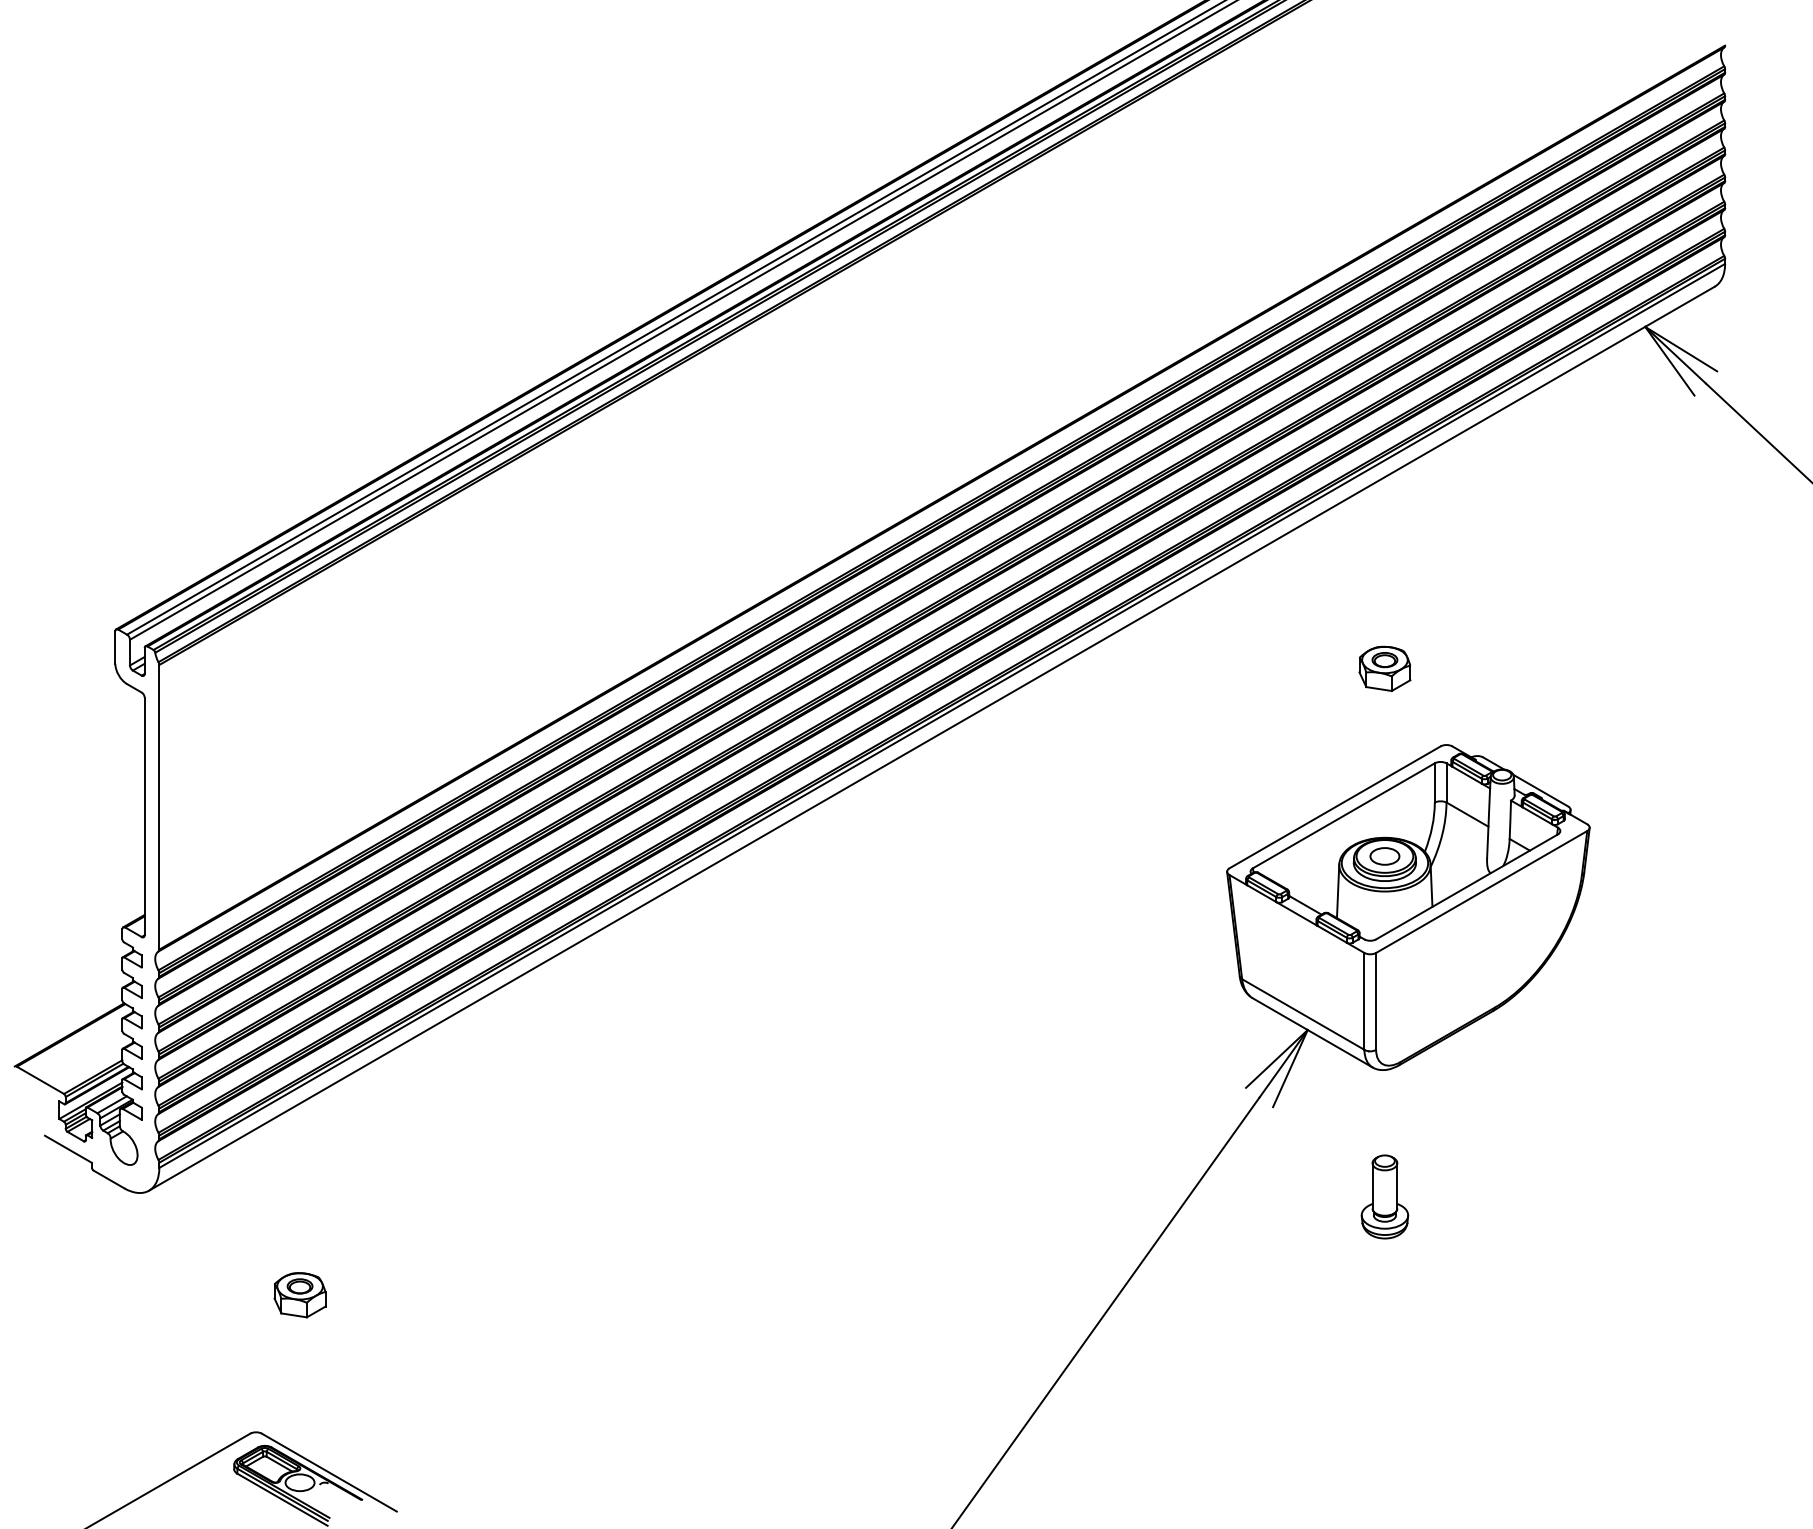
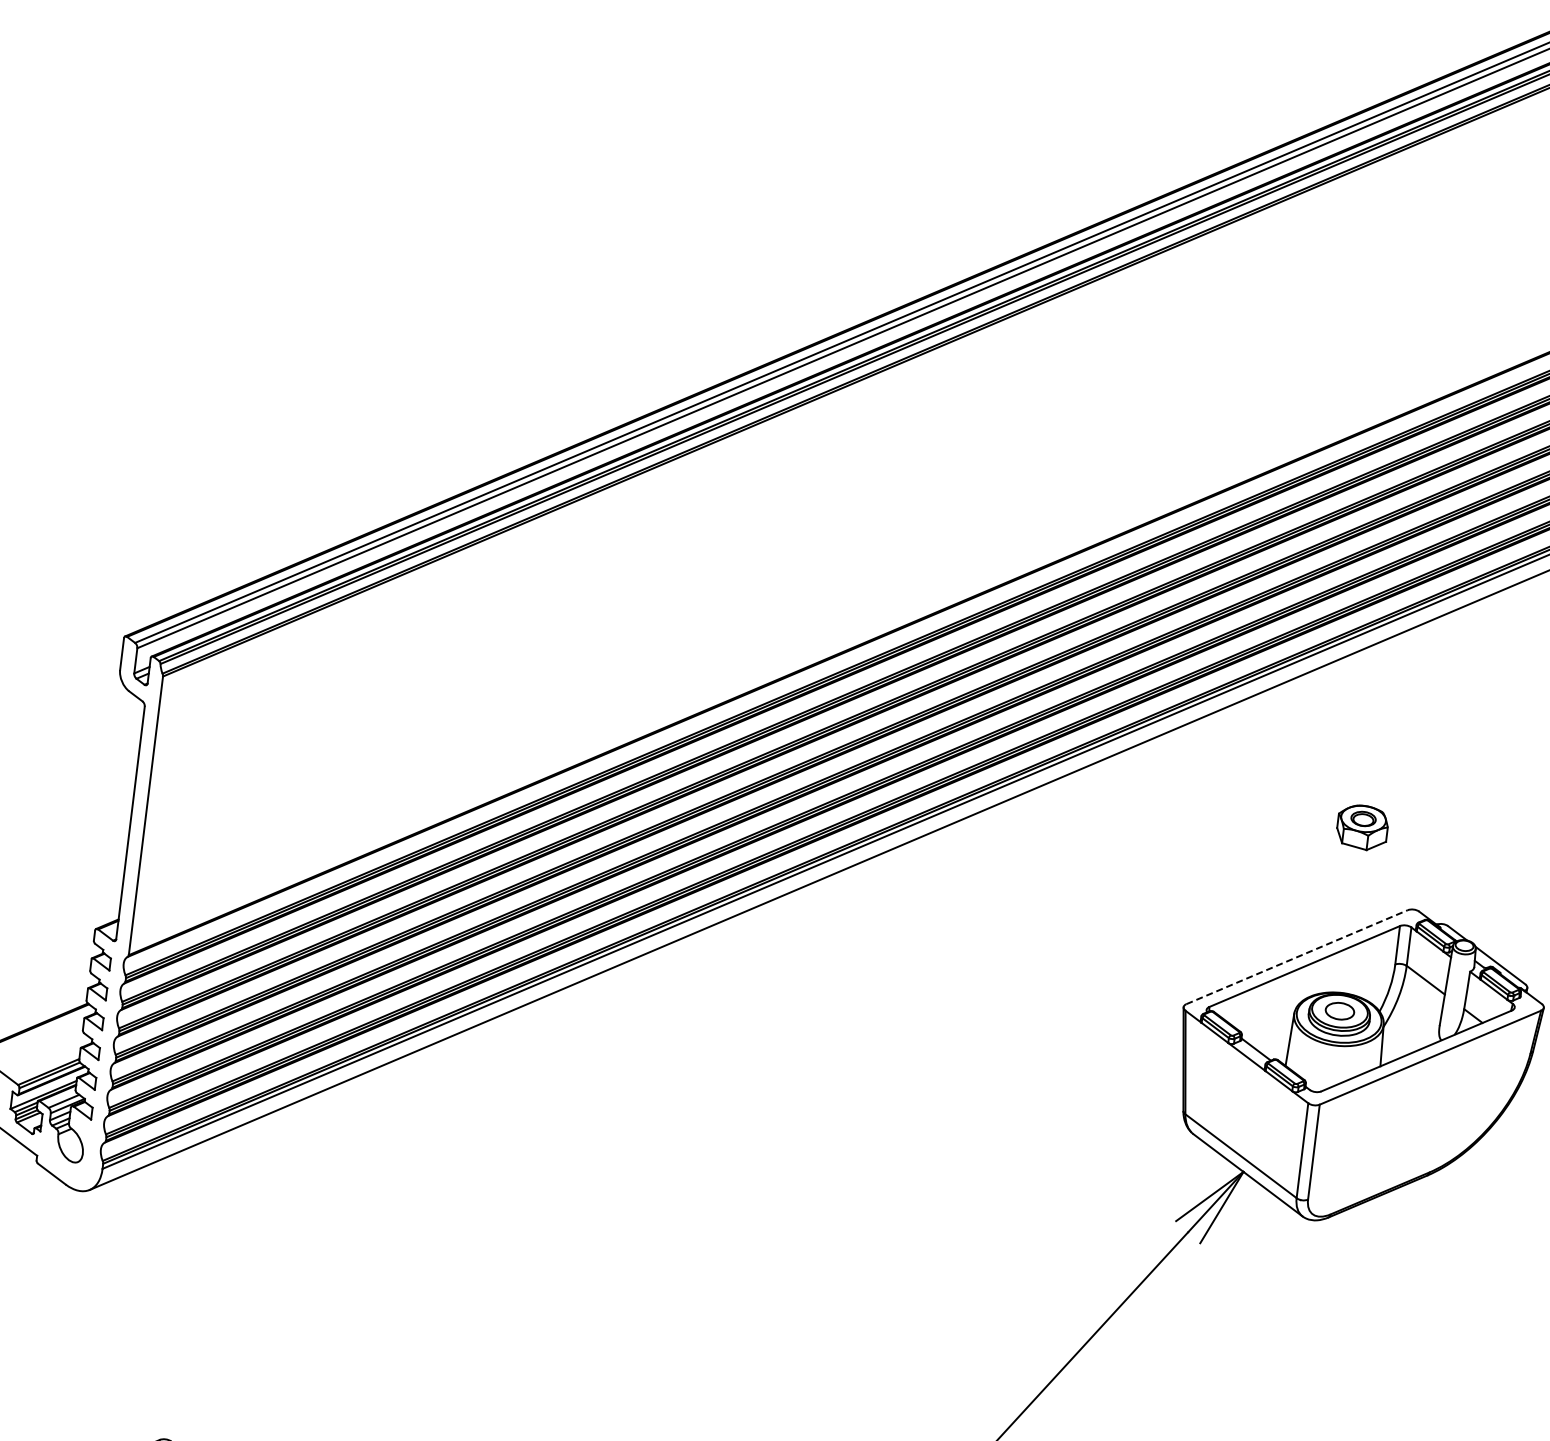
line: (1335, 807) -> (1297, 957), solid -> dashed
part: (1384, 1196) -> (1298, 1344), removed
part: (299, 1295) -> (224, 1310), removed

